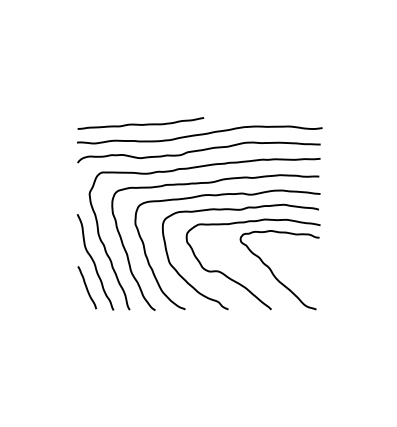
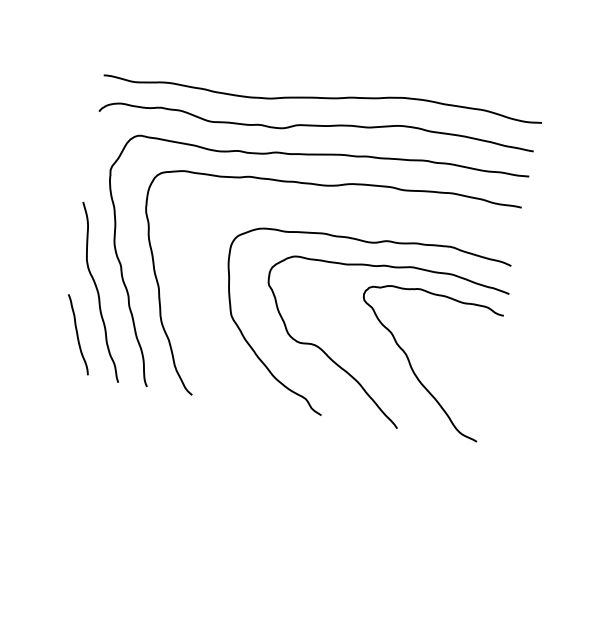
curve: (140, 124) -> (221, 62), removed
curve: (217, 196) -> (335, 212), removed

